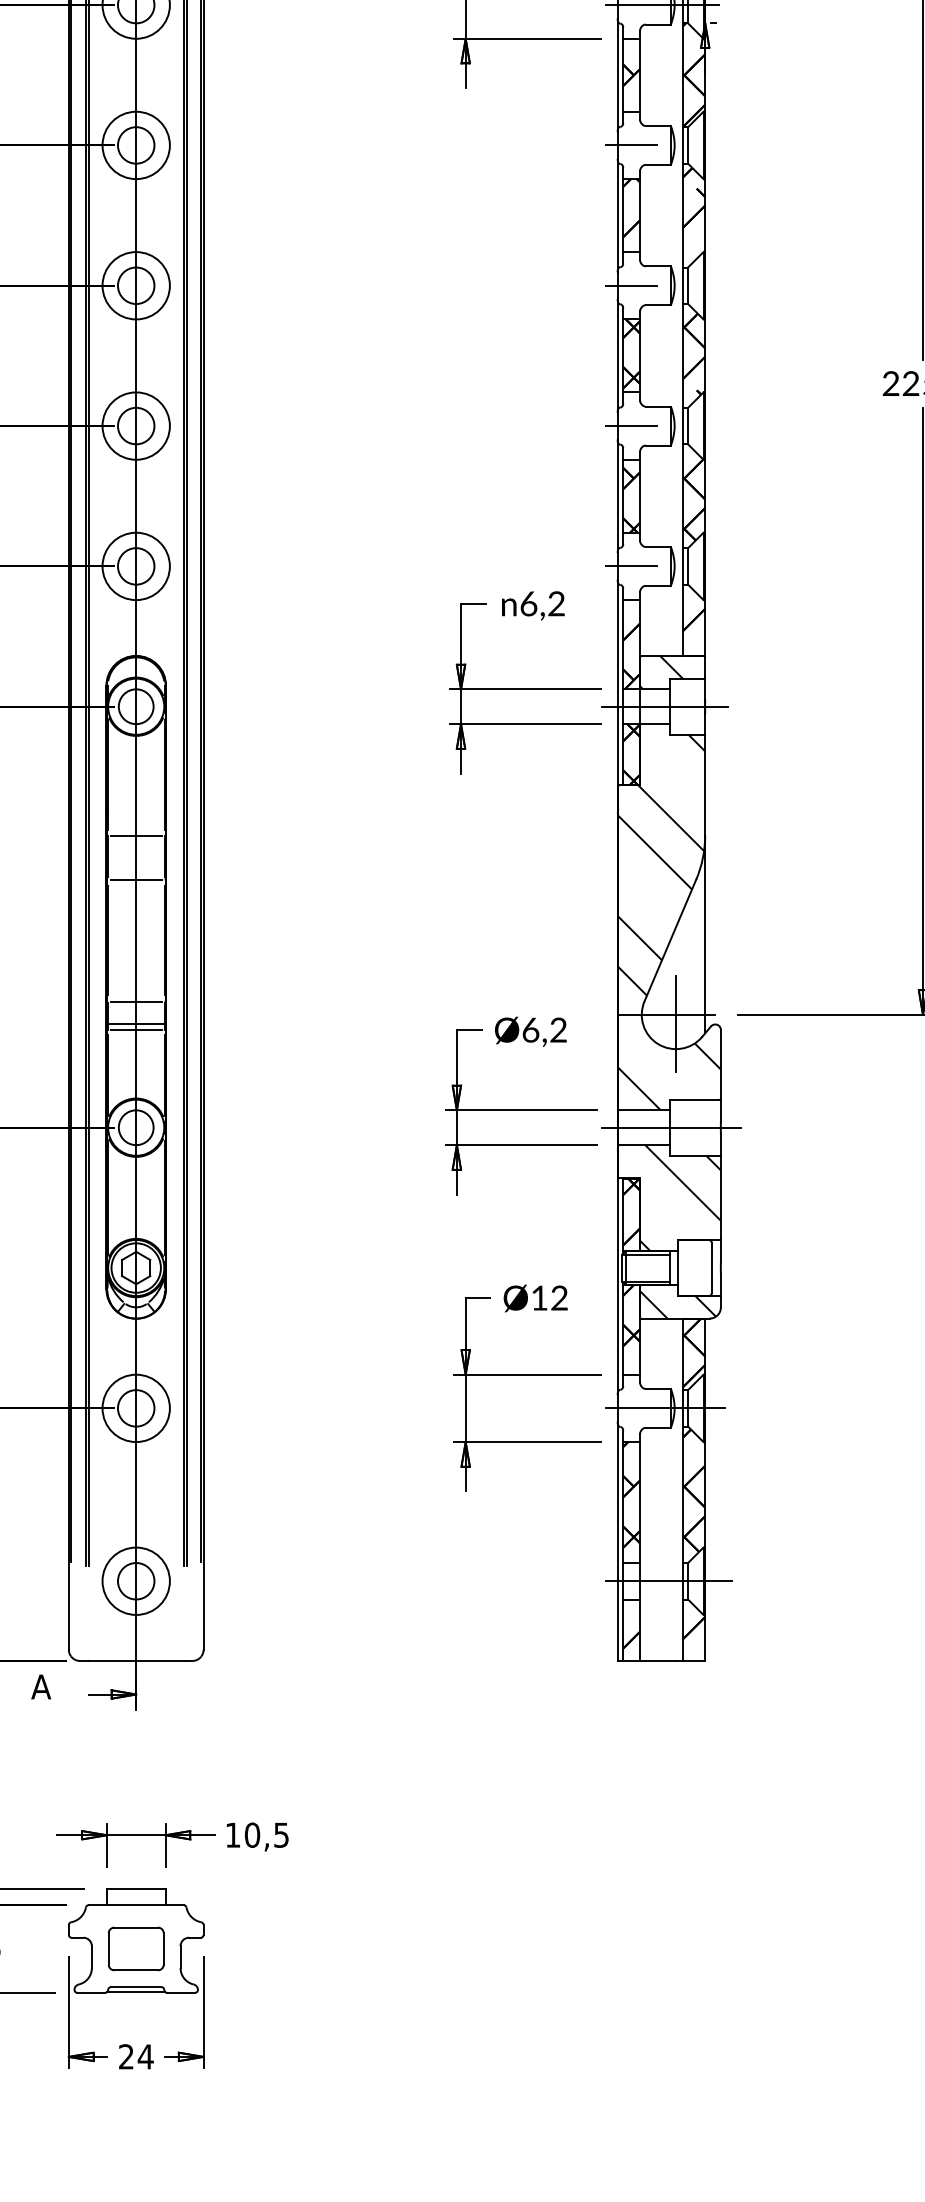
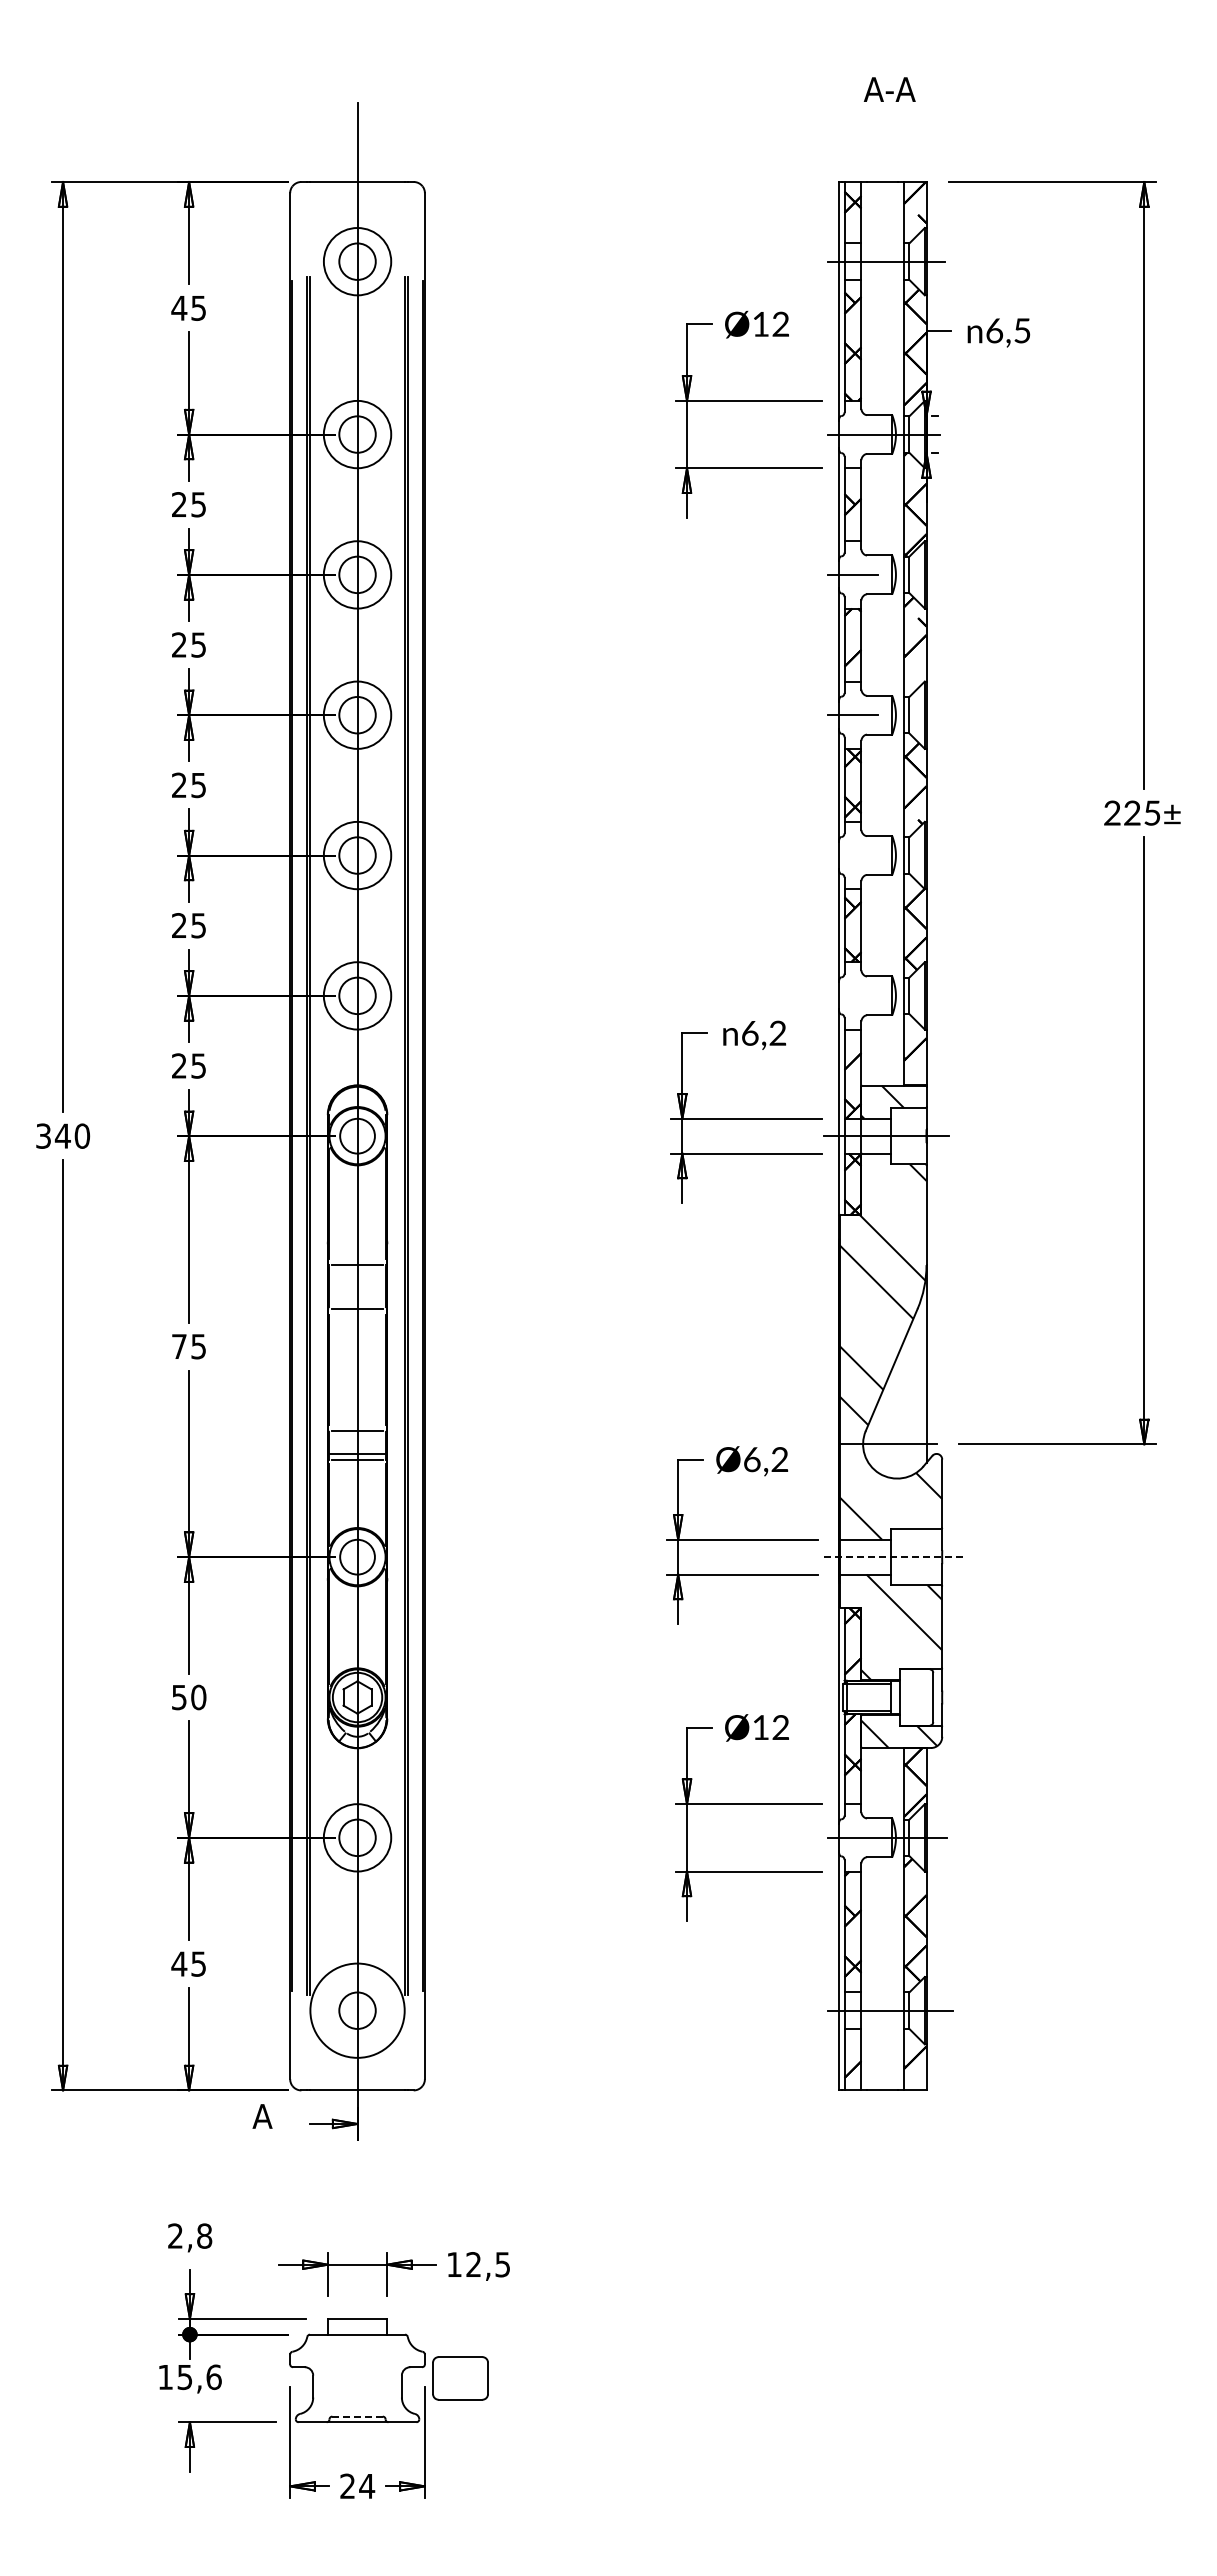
line: (631, 426) -> (852, 855), removed
line: (631, 566) -> (852, 995), removed
line: (676, 1024) -> (897, 1453), removed
line: (672, 1128) -> (893, 1557), solid -> dashed
circle: (136, 1581) -> (357, 2010), size x1.4
text: (252, 1835) -> (473, 2264), 10,5 -> 12,5
part: (136, 1949) -> (460, 2378), moved
line: (136, 1987) -> (357, 2416), solid -> dashed

